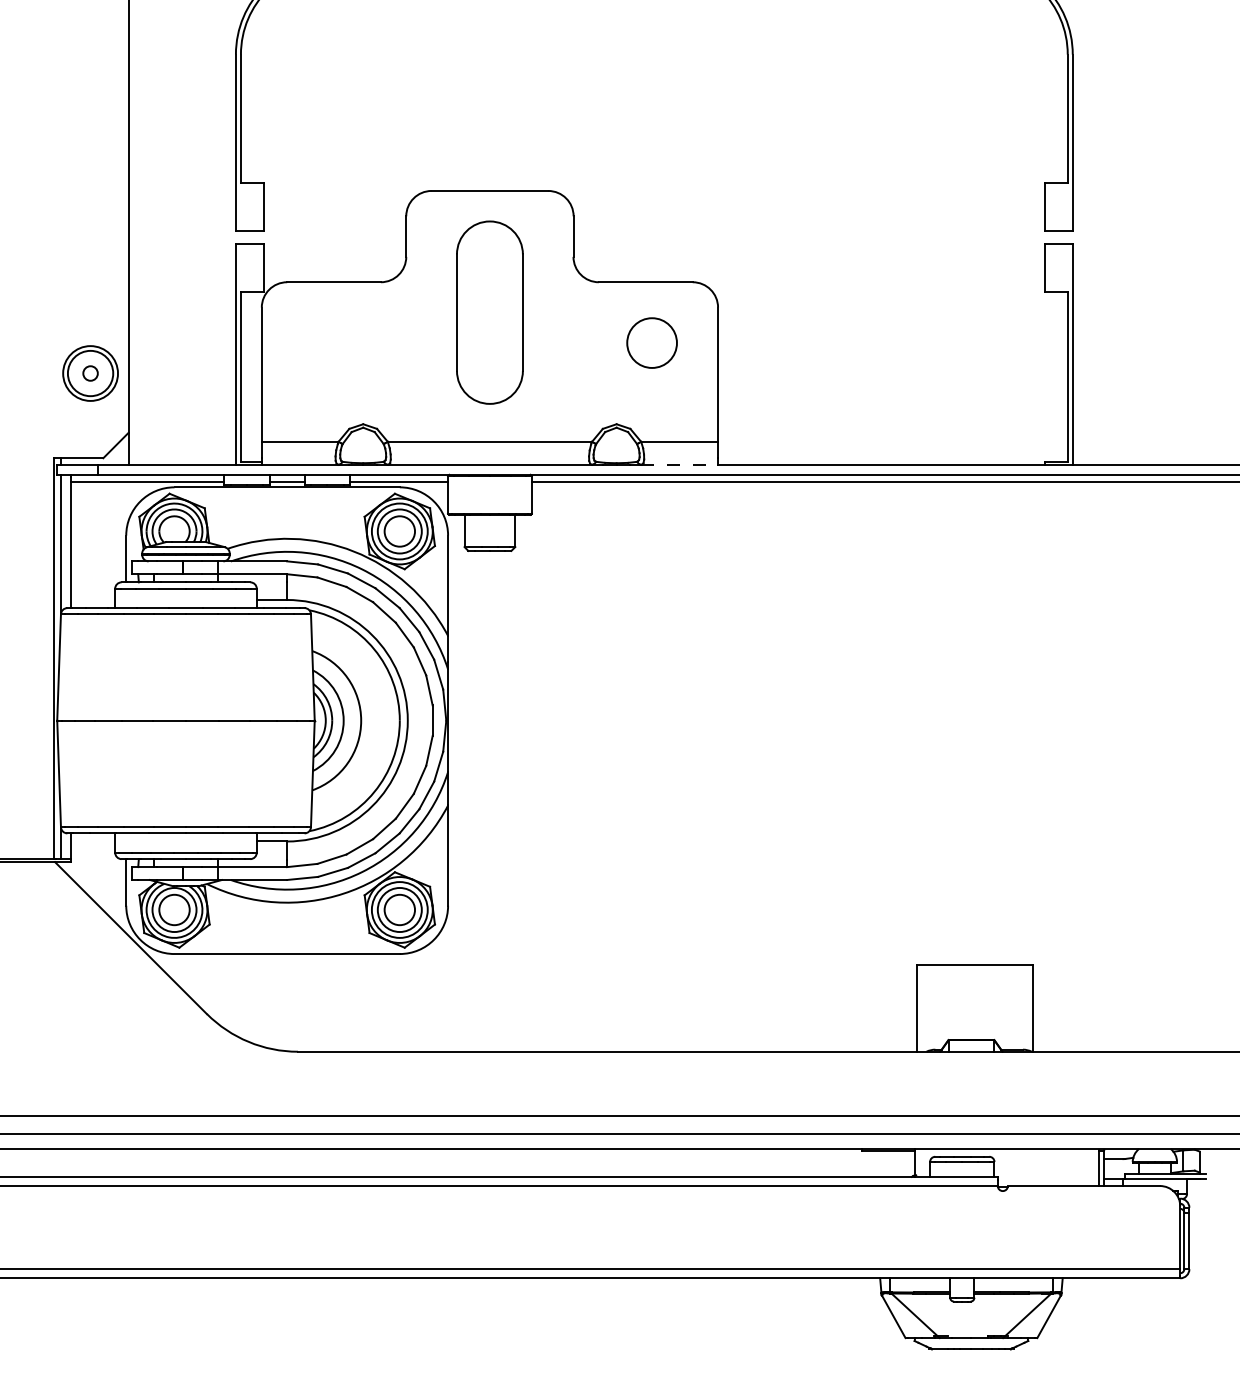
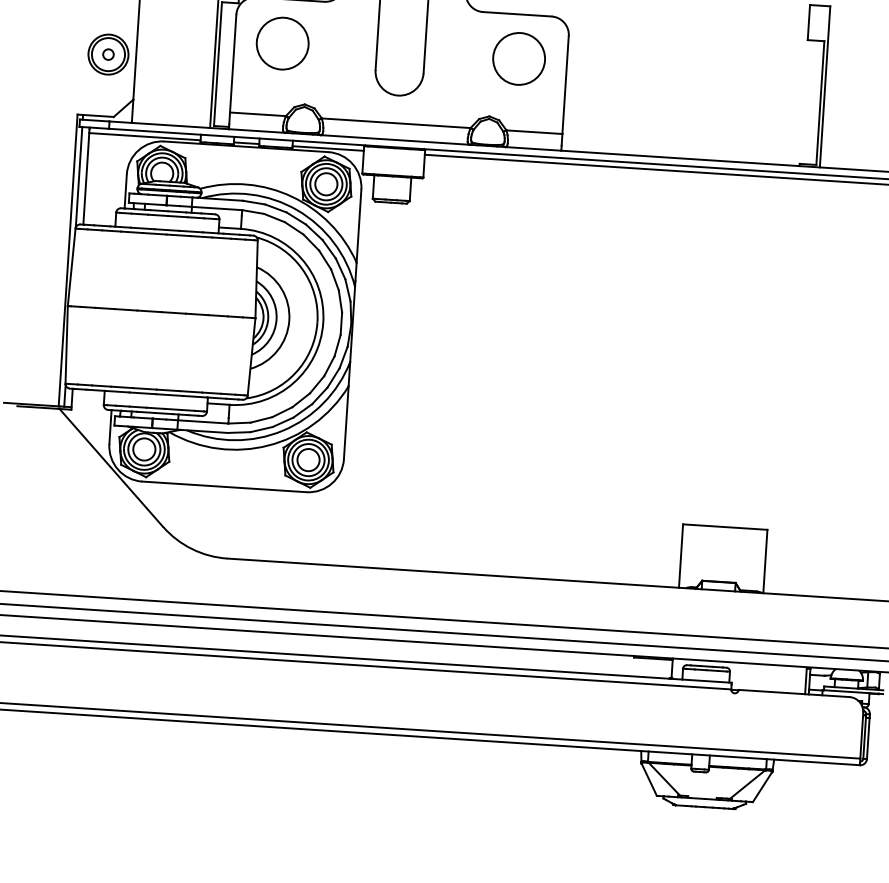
circle: (327, 342) -> (282, 43), added
circle: (651, 342) -> (518, 58), size x1.43
line: (680, 464) -> (534, 148), dashed -> solid

